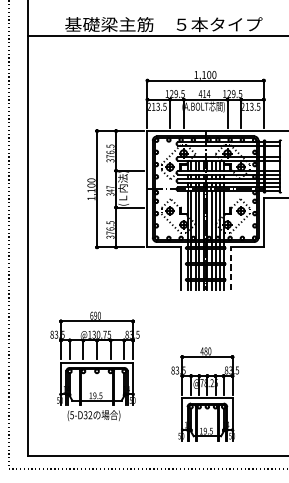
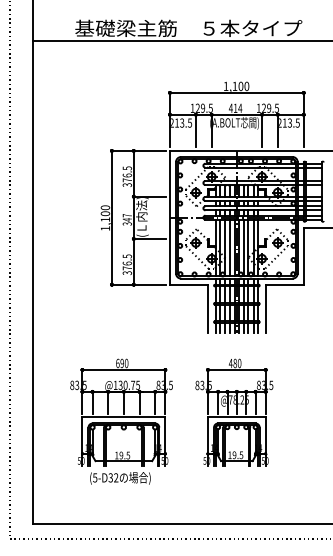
line: (230, 268) -> (265, 308), dashed -> solid
part: (94, 366) -> (121, 421), moved
part: (205, 394) -> (234, 412), moved

